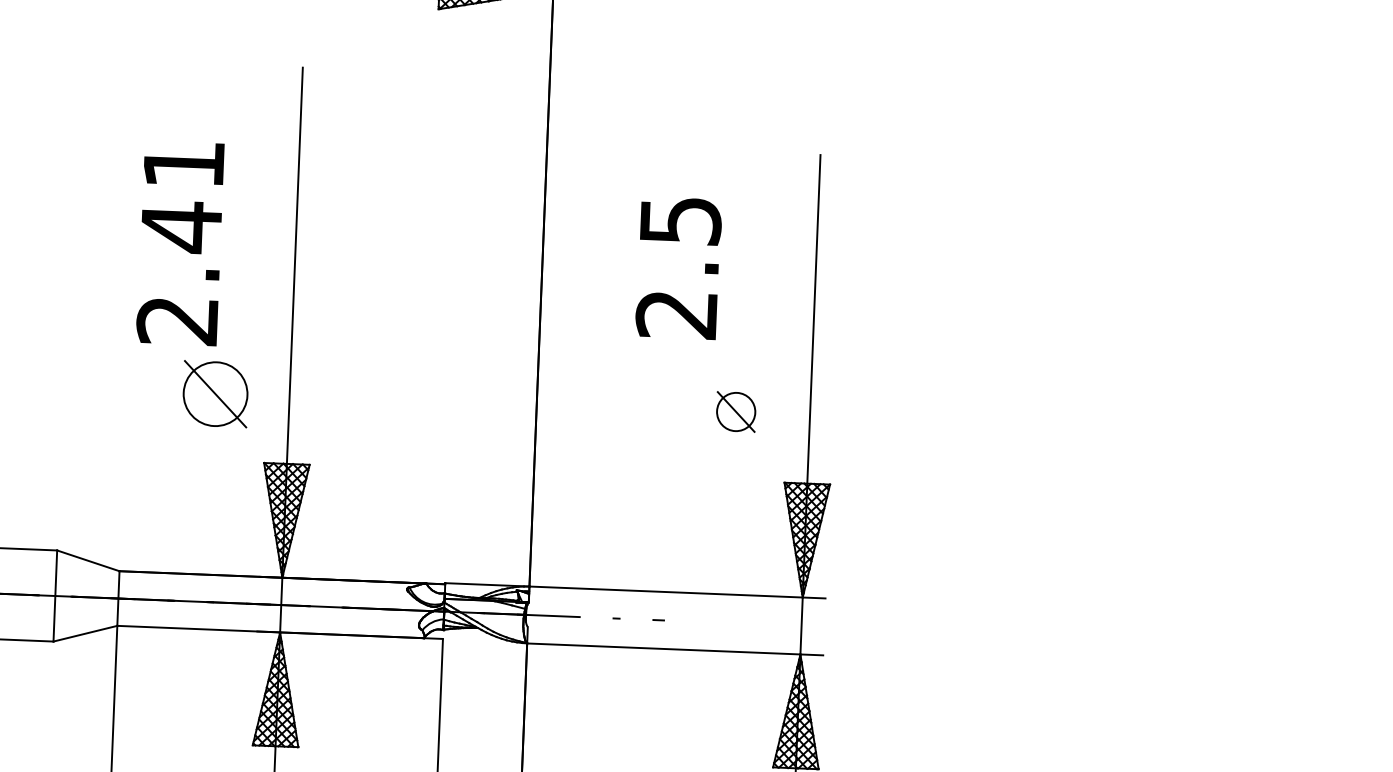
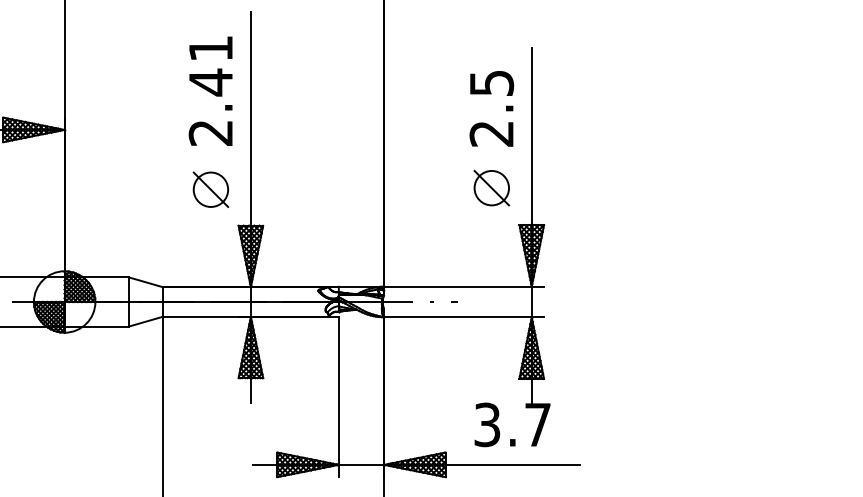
text: (180, 241) -> (210, 90), moved
text: (678, 267) -> (491, 108), moved
part: (735, 410) -> (491, 187), size x1.67

